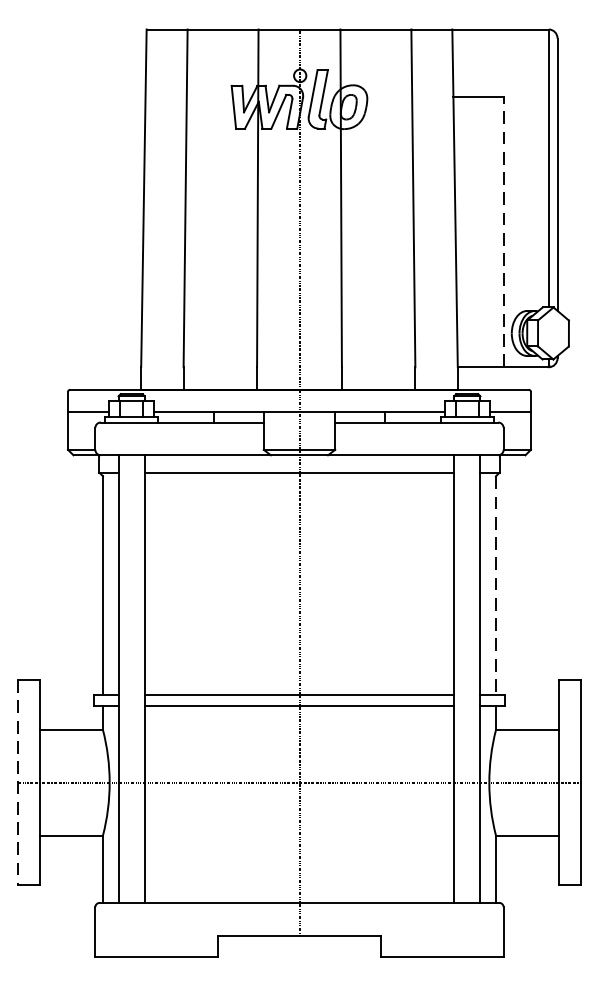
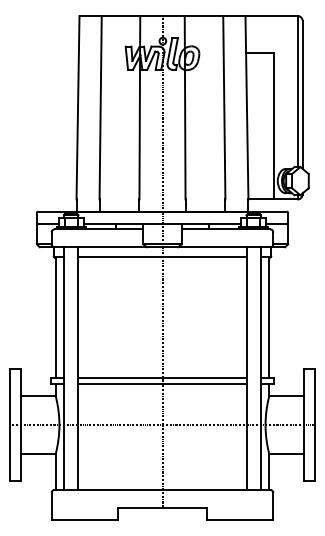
line: (503, 231) -> (273, 125), dashed -> solid
line: (496, 586) -> (269, 318), dashed -> solid
line: (17, 783) -> (9, 425), dashed -> solid

